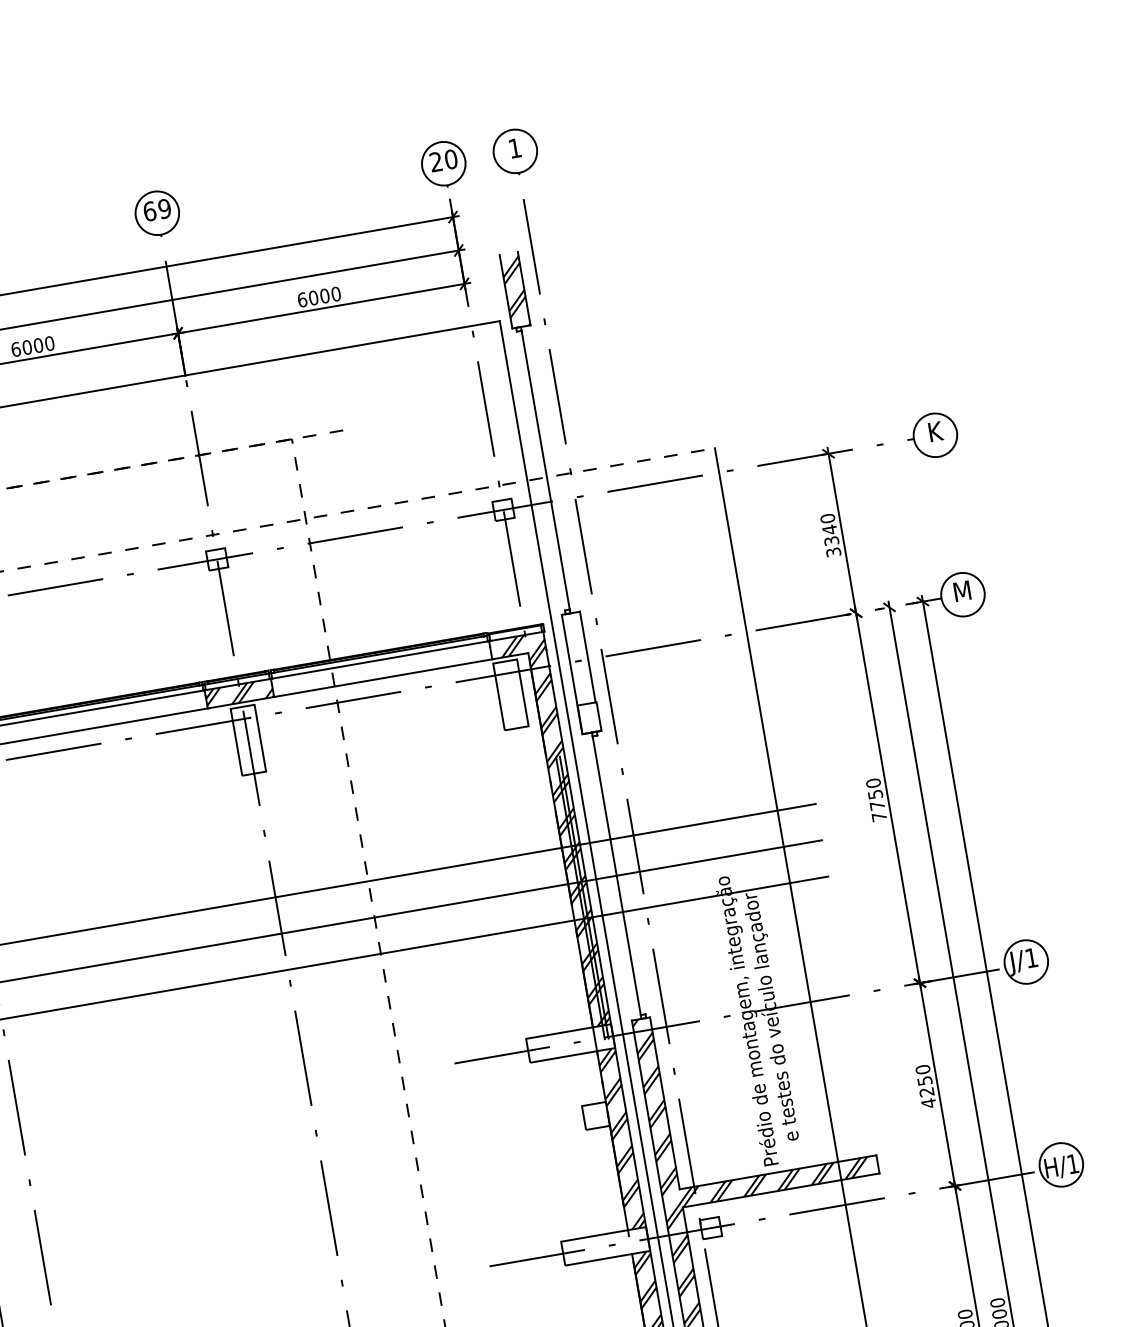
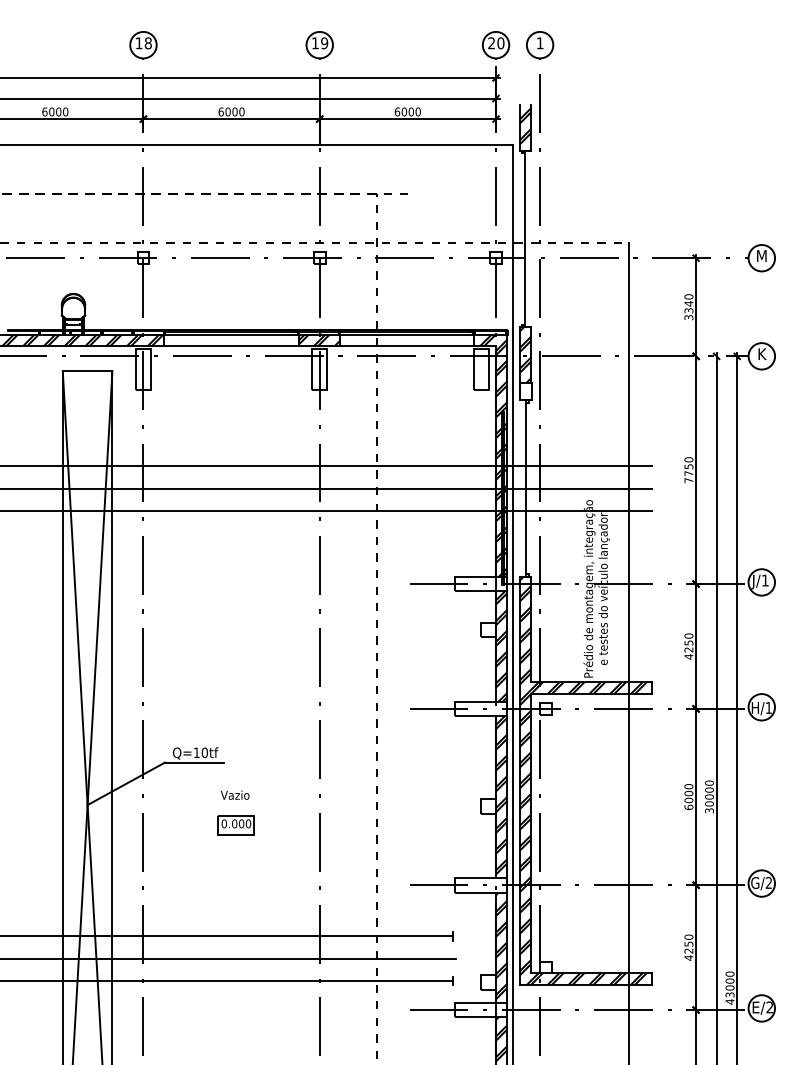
text: (150, 211) -> (315, 43), 69 -> 19
text: (934, 430) -> (761, 255), K -> M
text: (961, 590) -> (761, 353), M -> K
hatch: (578, 658) -> (525, 354), added

